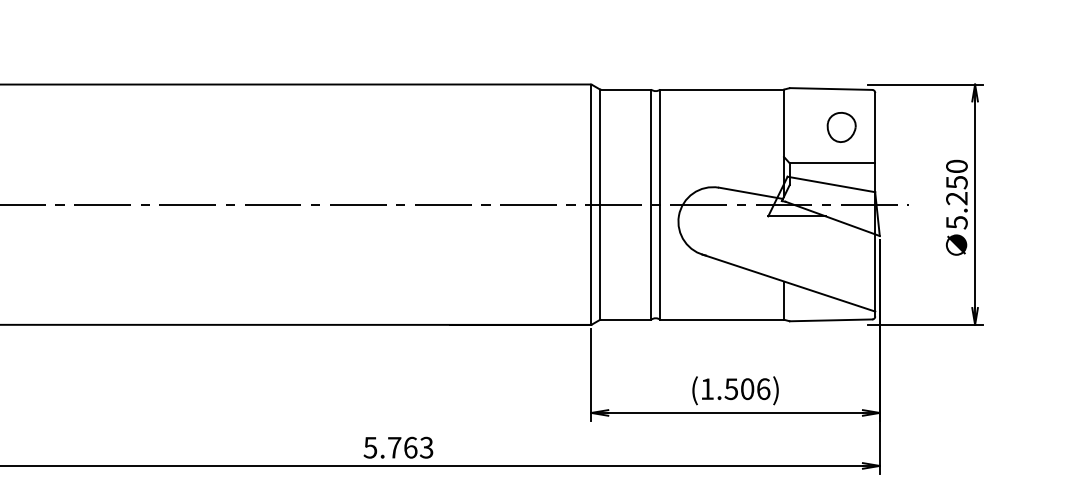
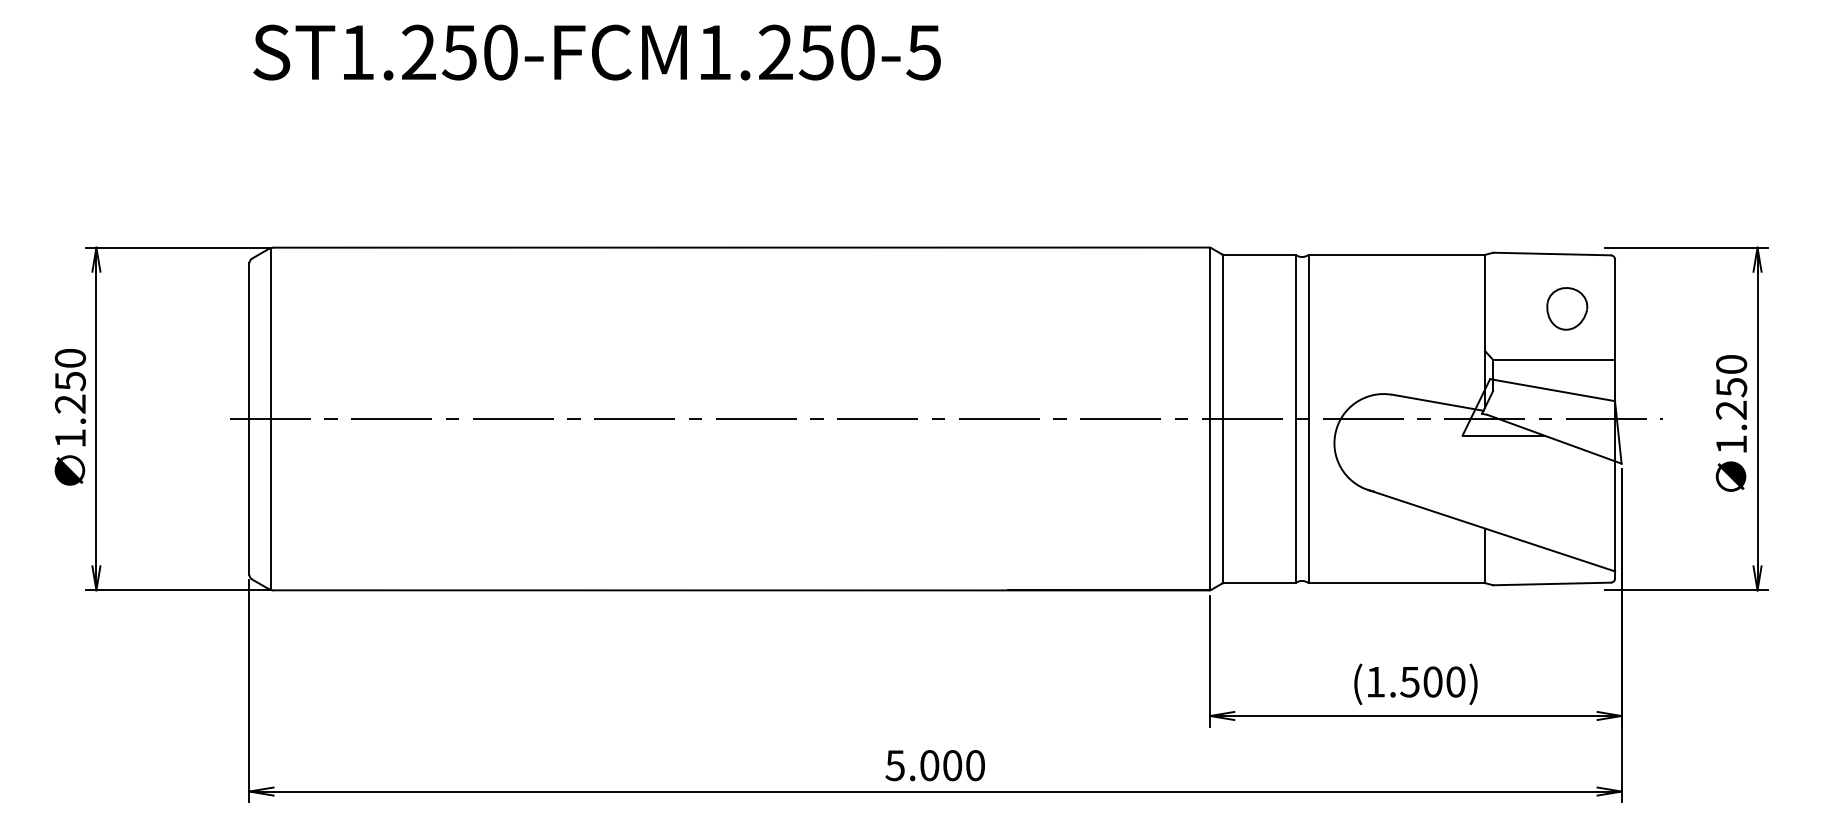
text: (956, 222) -> (1731, 444), 5.250 -> 1.250
text: (763, 388) -> (1455, 681), (1.506) -> (1.500)
text: (410, 447) -> (952, 765), 5.763 -> 5.000

